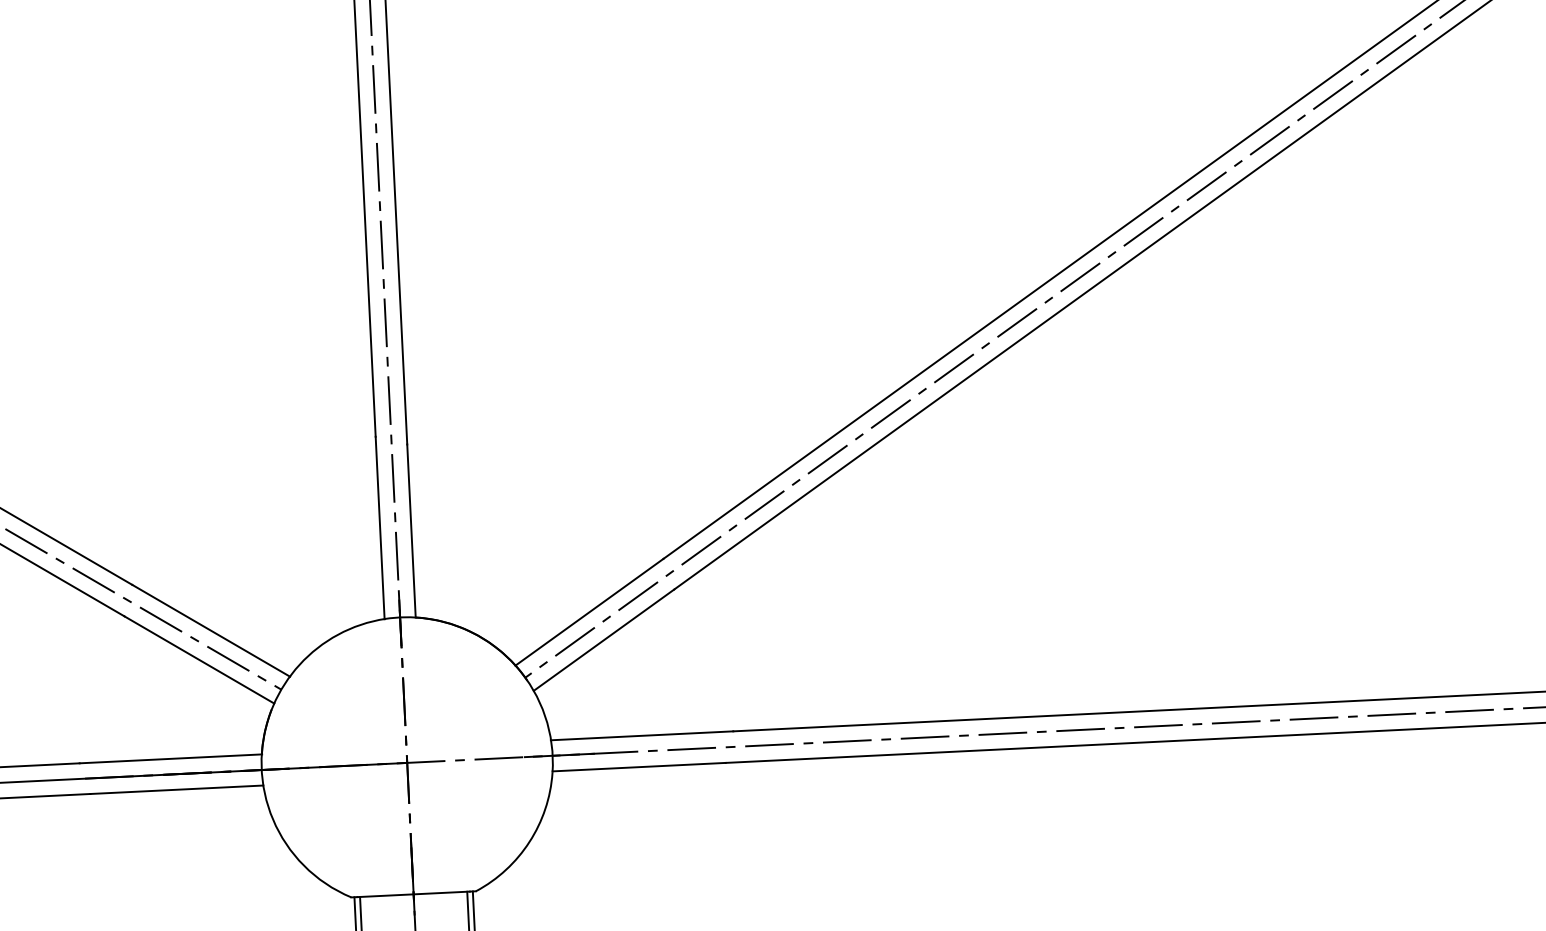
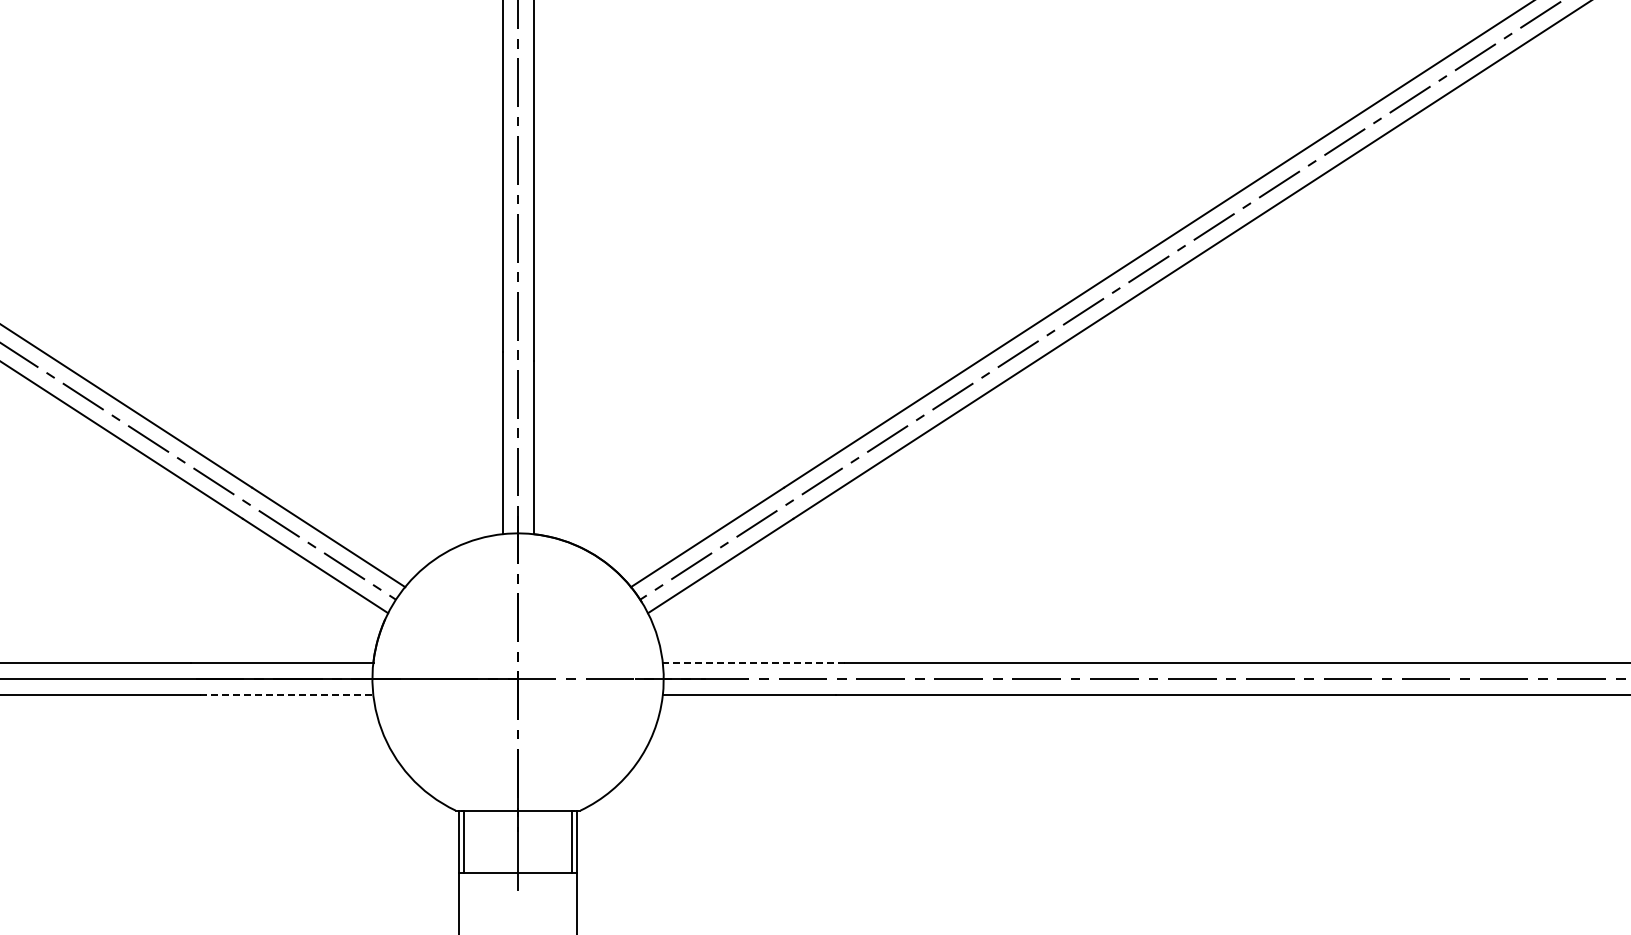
line: (641, 735) -> (753, 663), solid -> dashed
line: (176, 789) -> (286, 694), solid -> dashed

